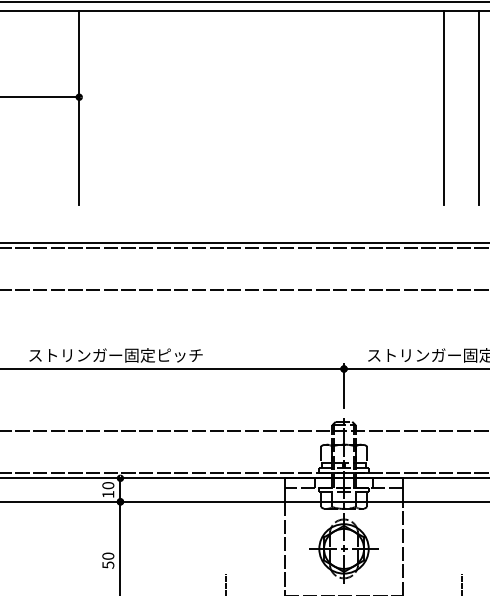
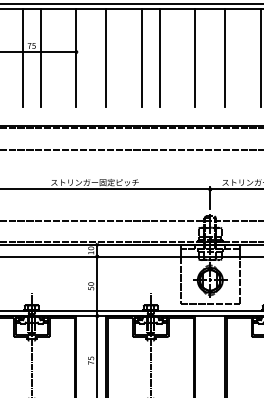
line: (8, 107) -> (40, 57), added
line: (138, 107) -> (106, 57), added
line: (207, 107) -> (141, 57), added
line: (243, 107) -> (159, 57), added
line: (314, 107) -> (195, 57), added
line: (374, 107) -> (225, 57), added

